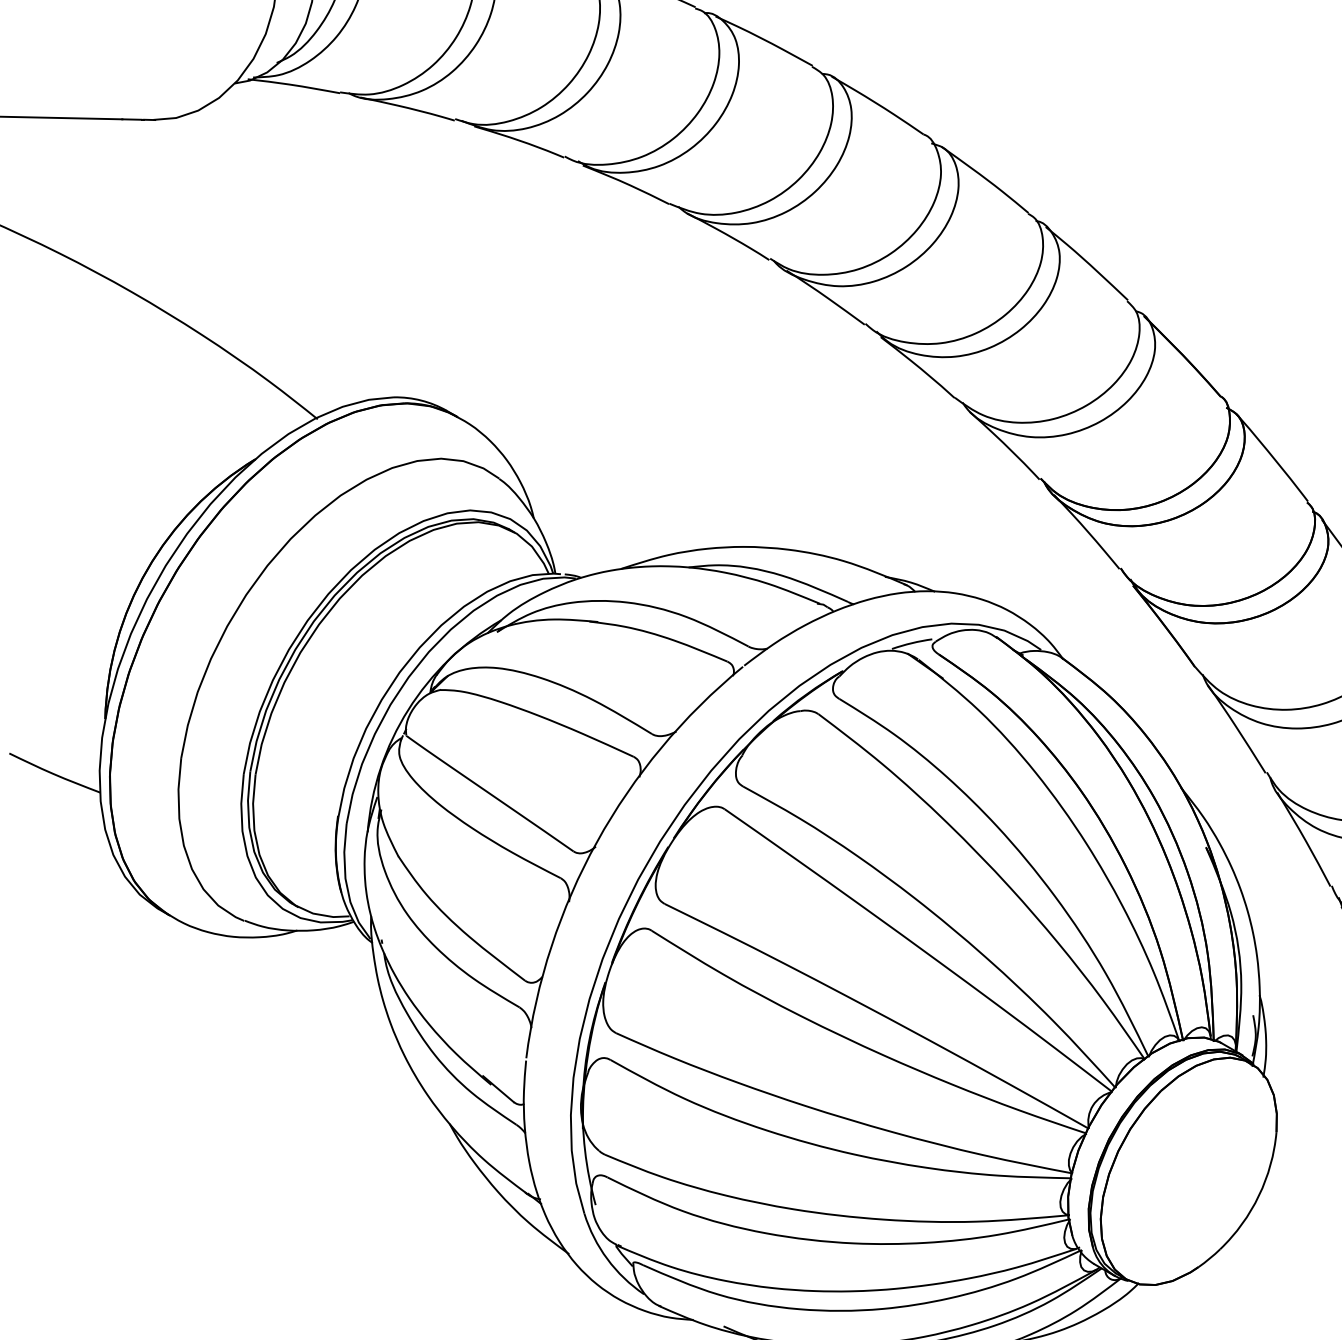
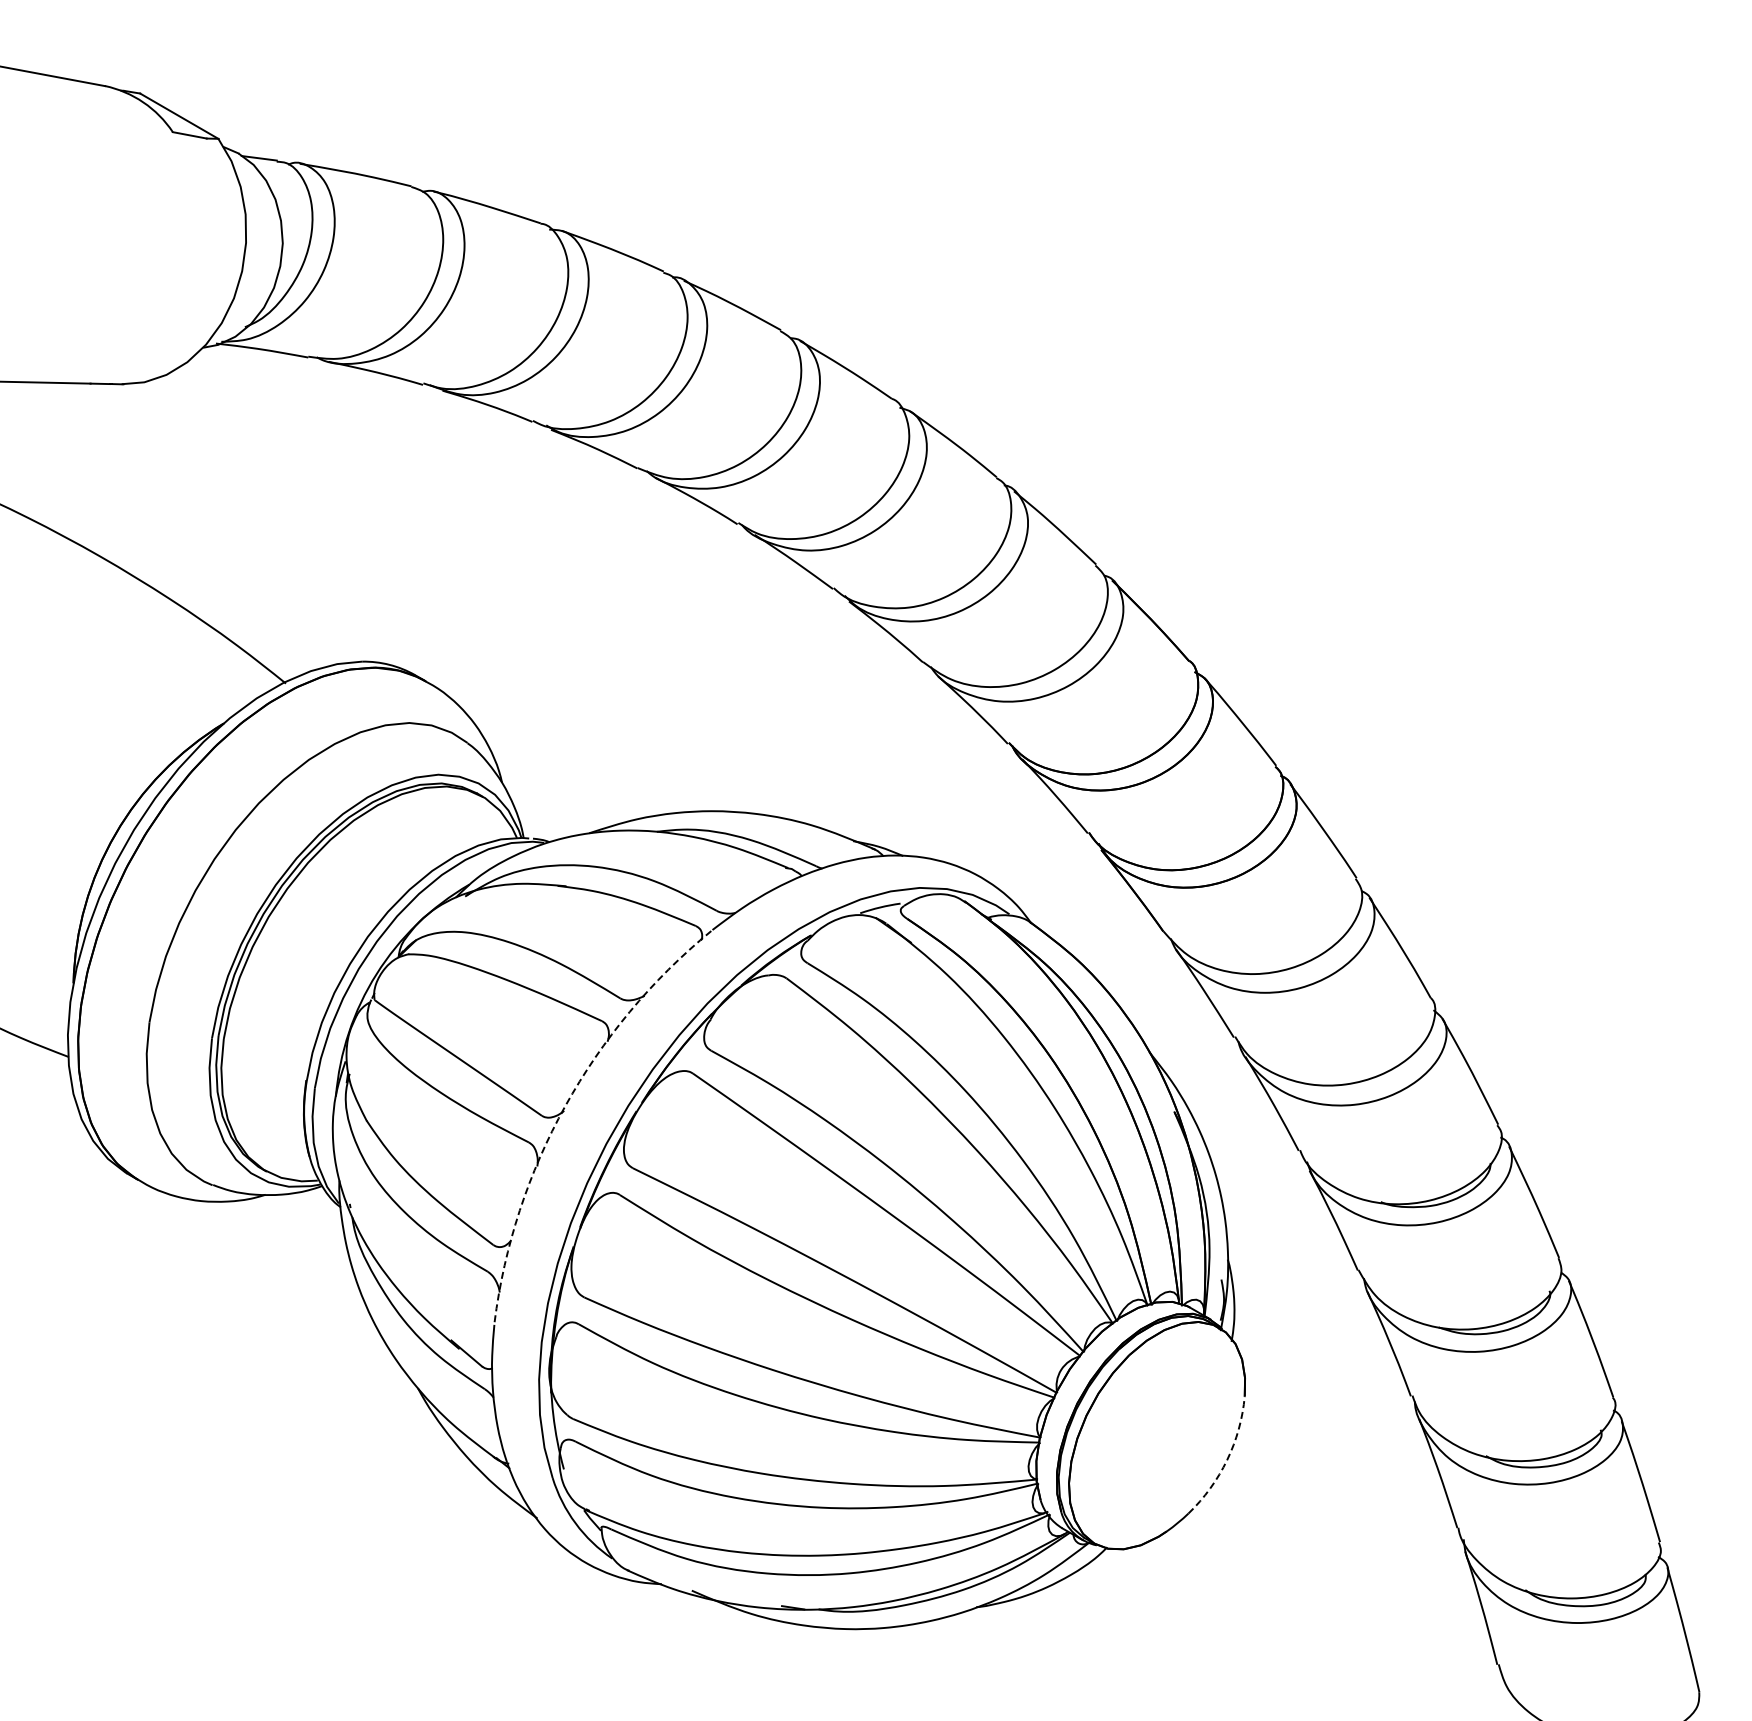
arc: (597, 842) -> (565, 1106), solid -> dashed
arc: (1259, 1196) -> (1227, 1460), solid -> dashed

